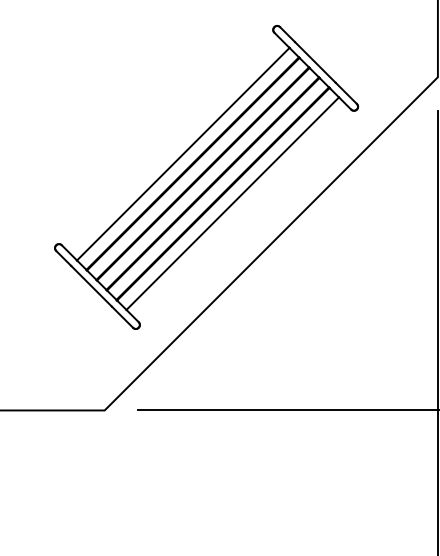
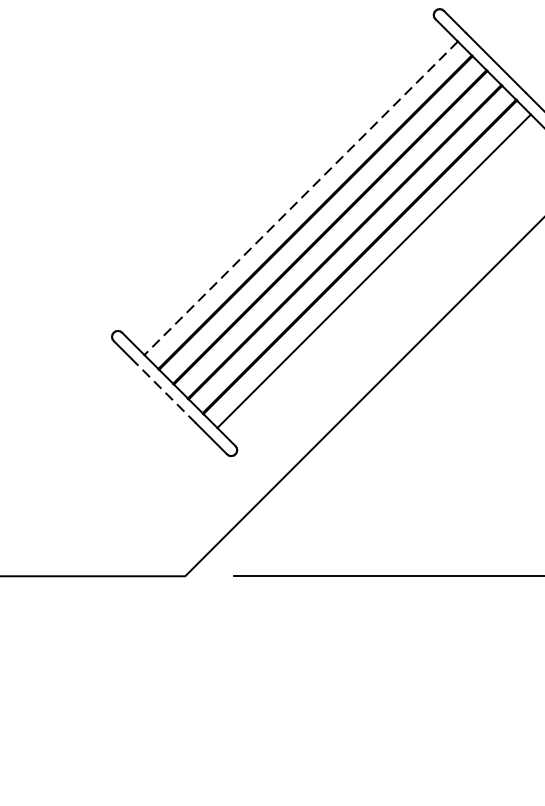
line: (182, 154) -> (300, 198), solid -> dashed
line: (91, 286) -> (165, 393), solid -> dashed

